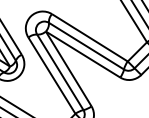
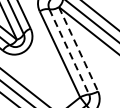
line: (69, 69) -> (79, 49), solid -> dashed
line: (60, 72) -> (69, 52), solid -> dashed

